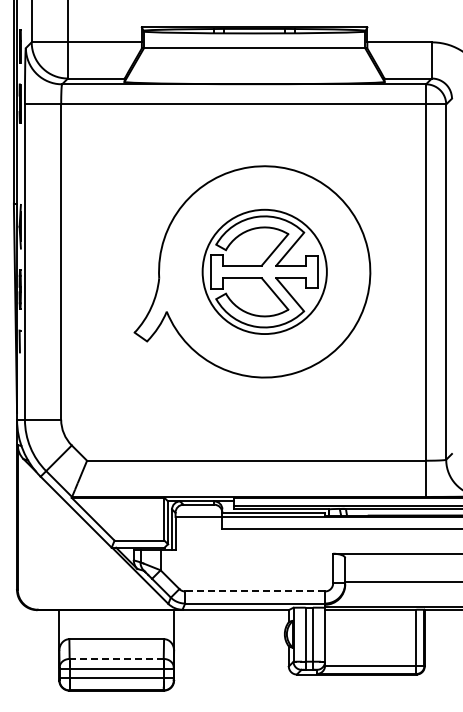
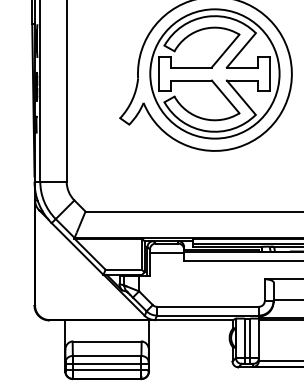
part: (264, 271) -> (214, 73), size x1.43
line: (255, 591) -> (208, 306), dashed -> solid
line: (116, 658) -> (106, 355), dashed -> solid

